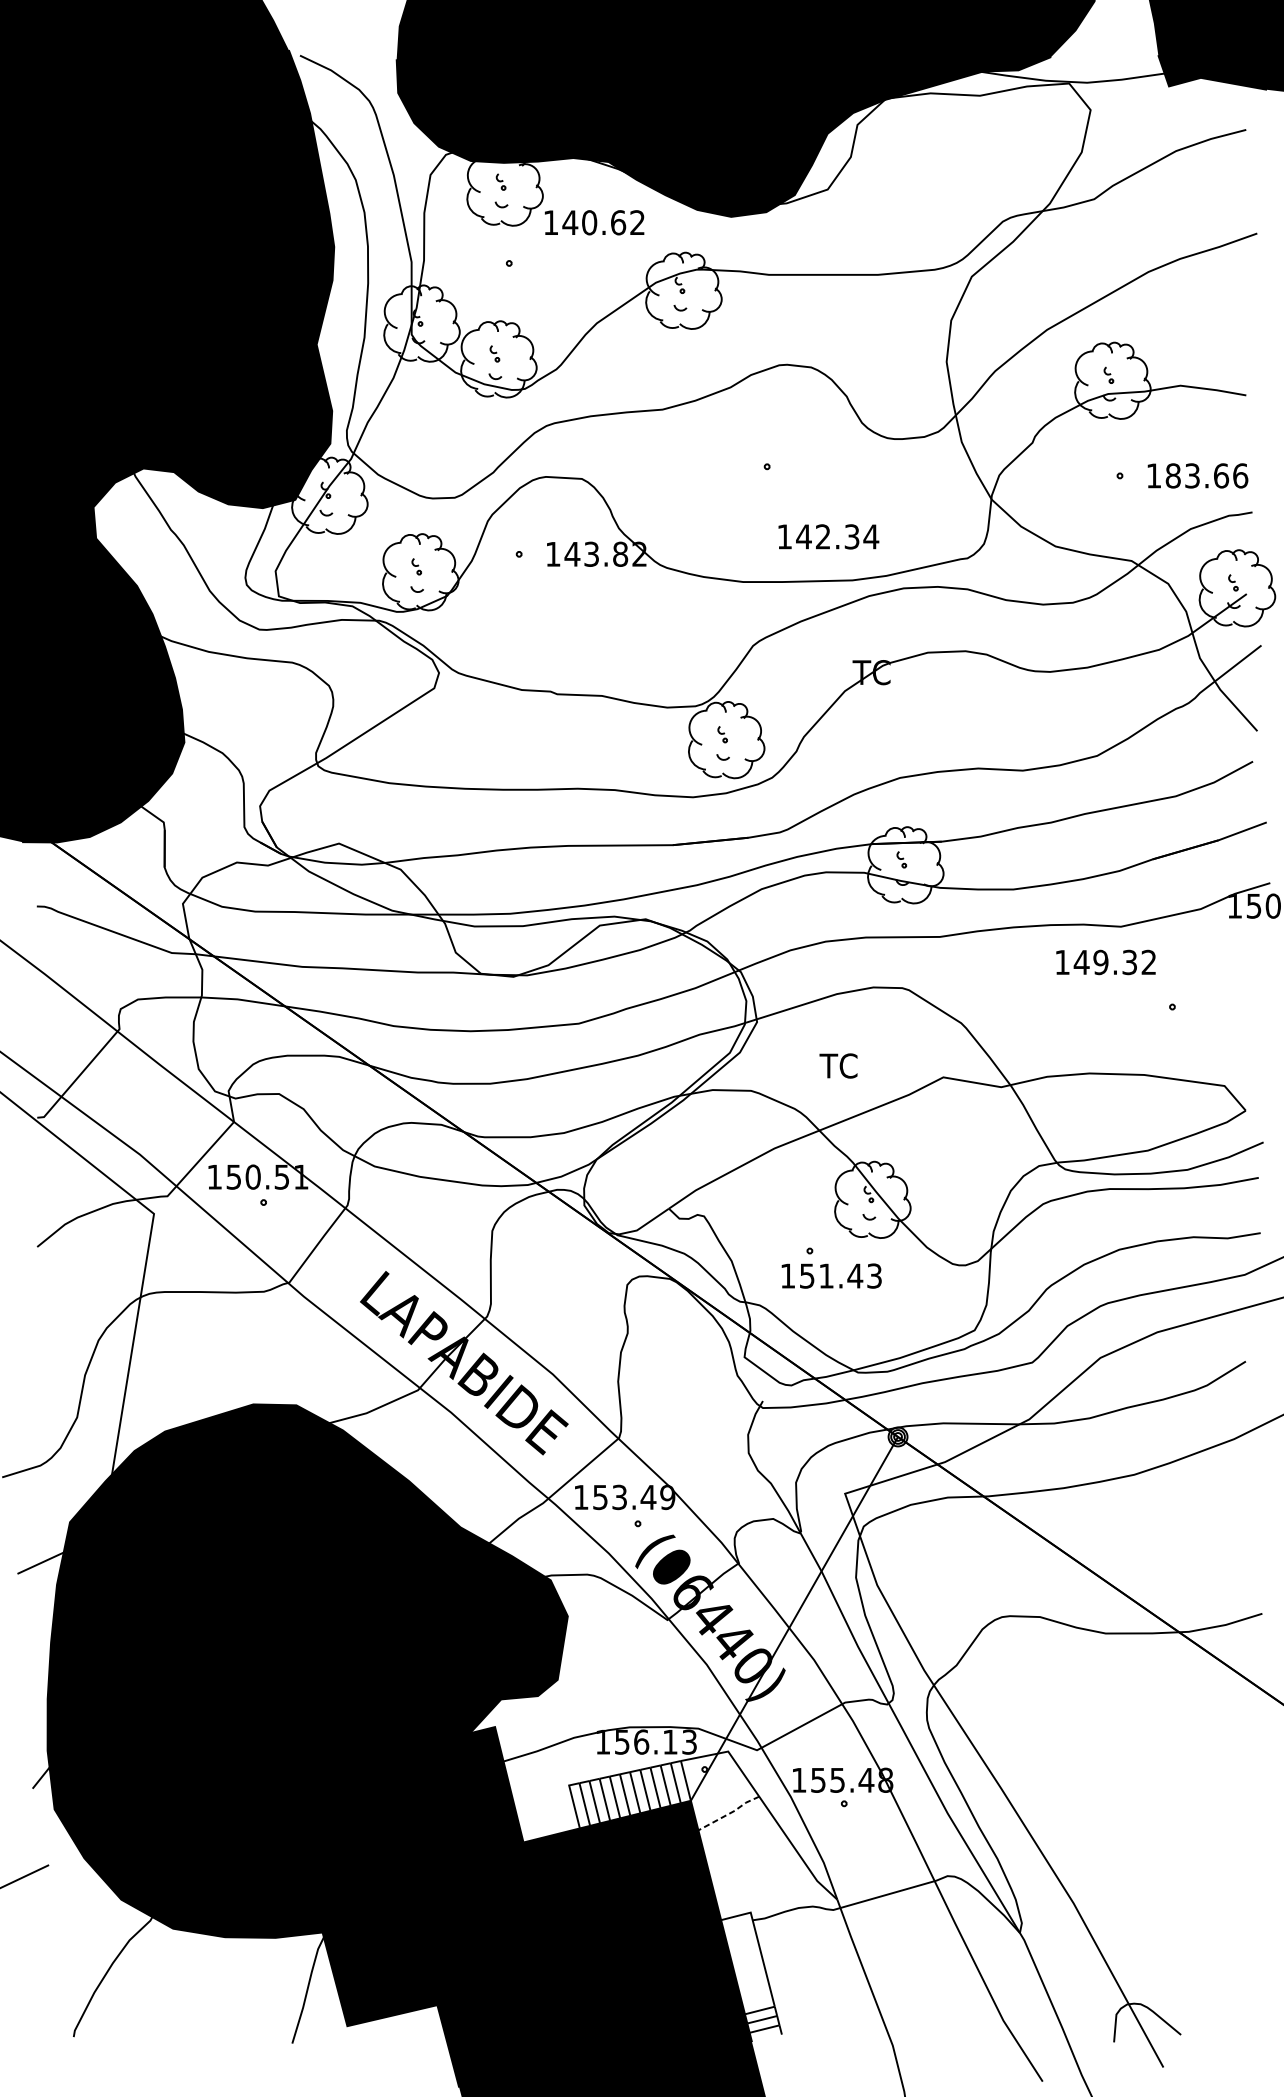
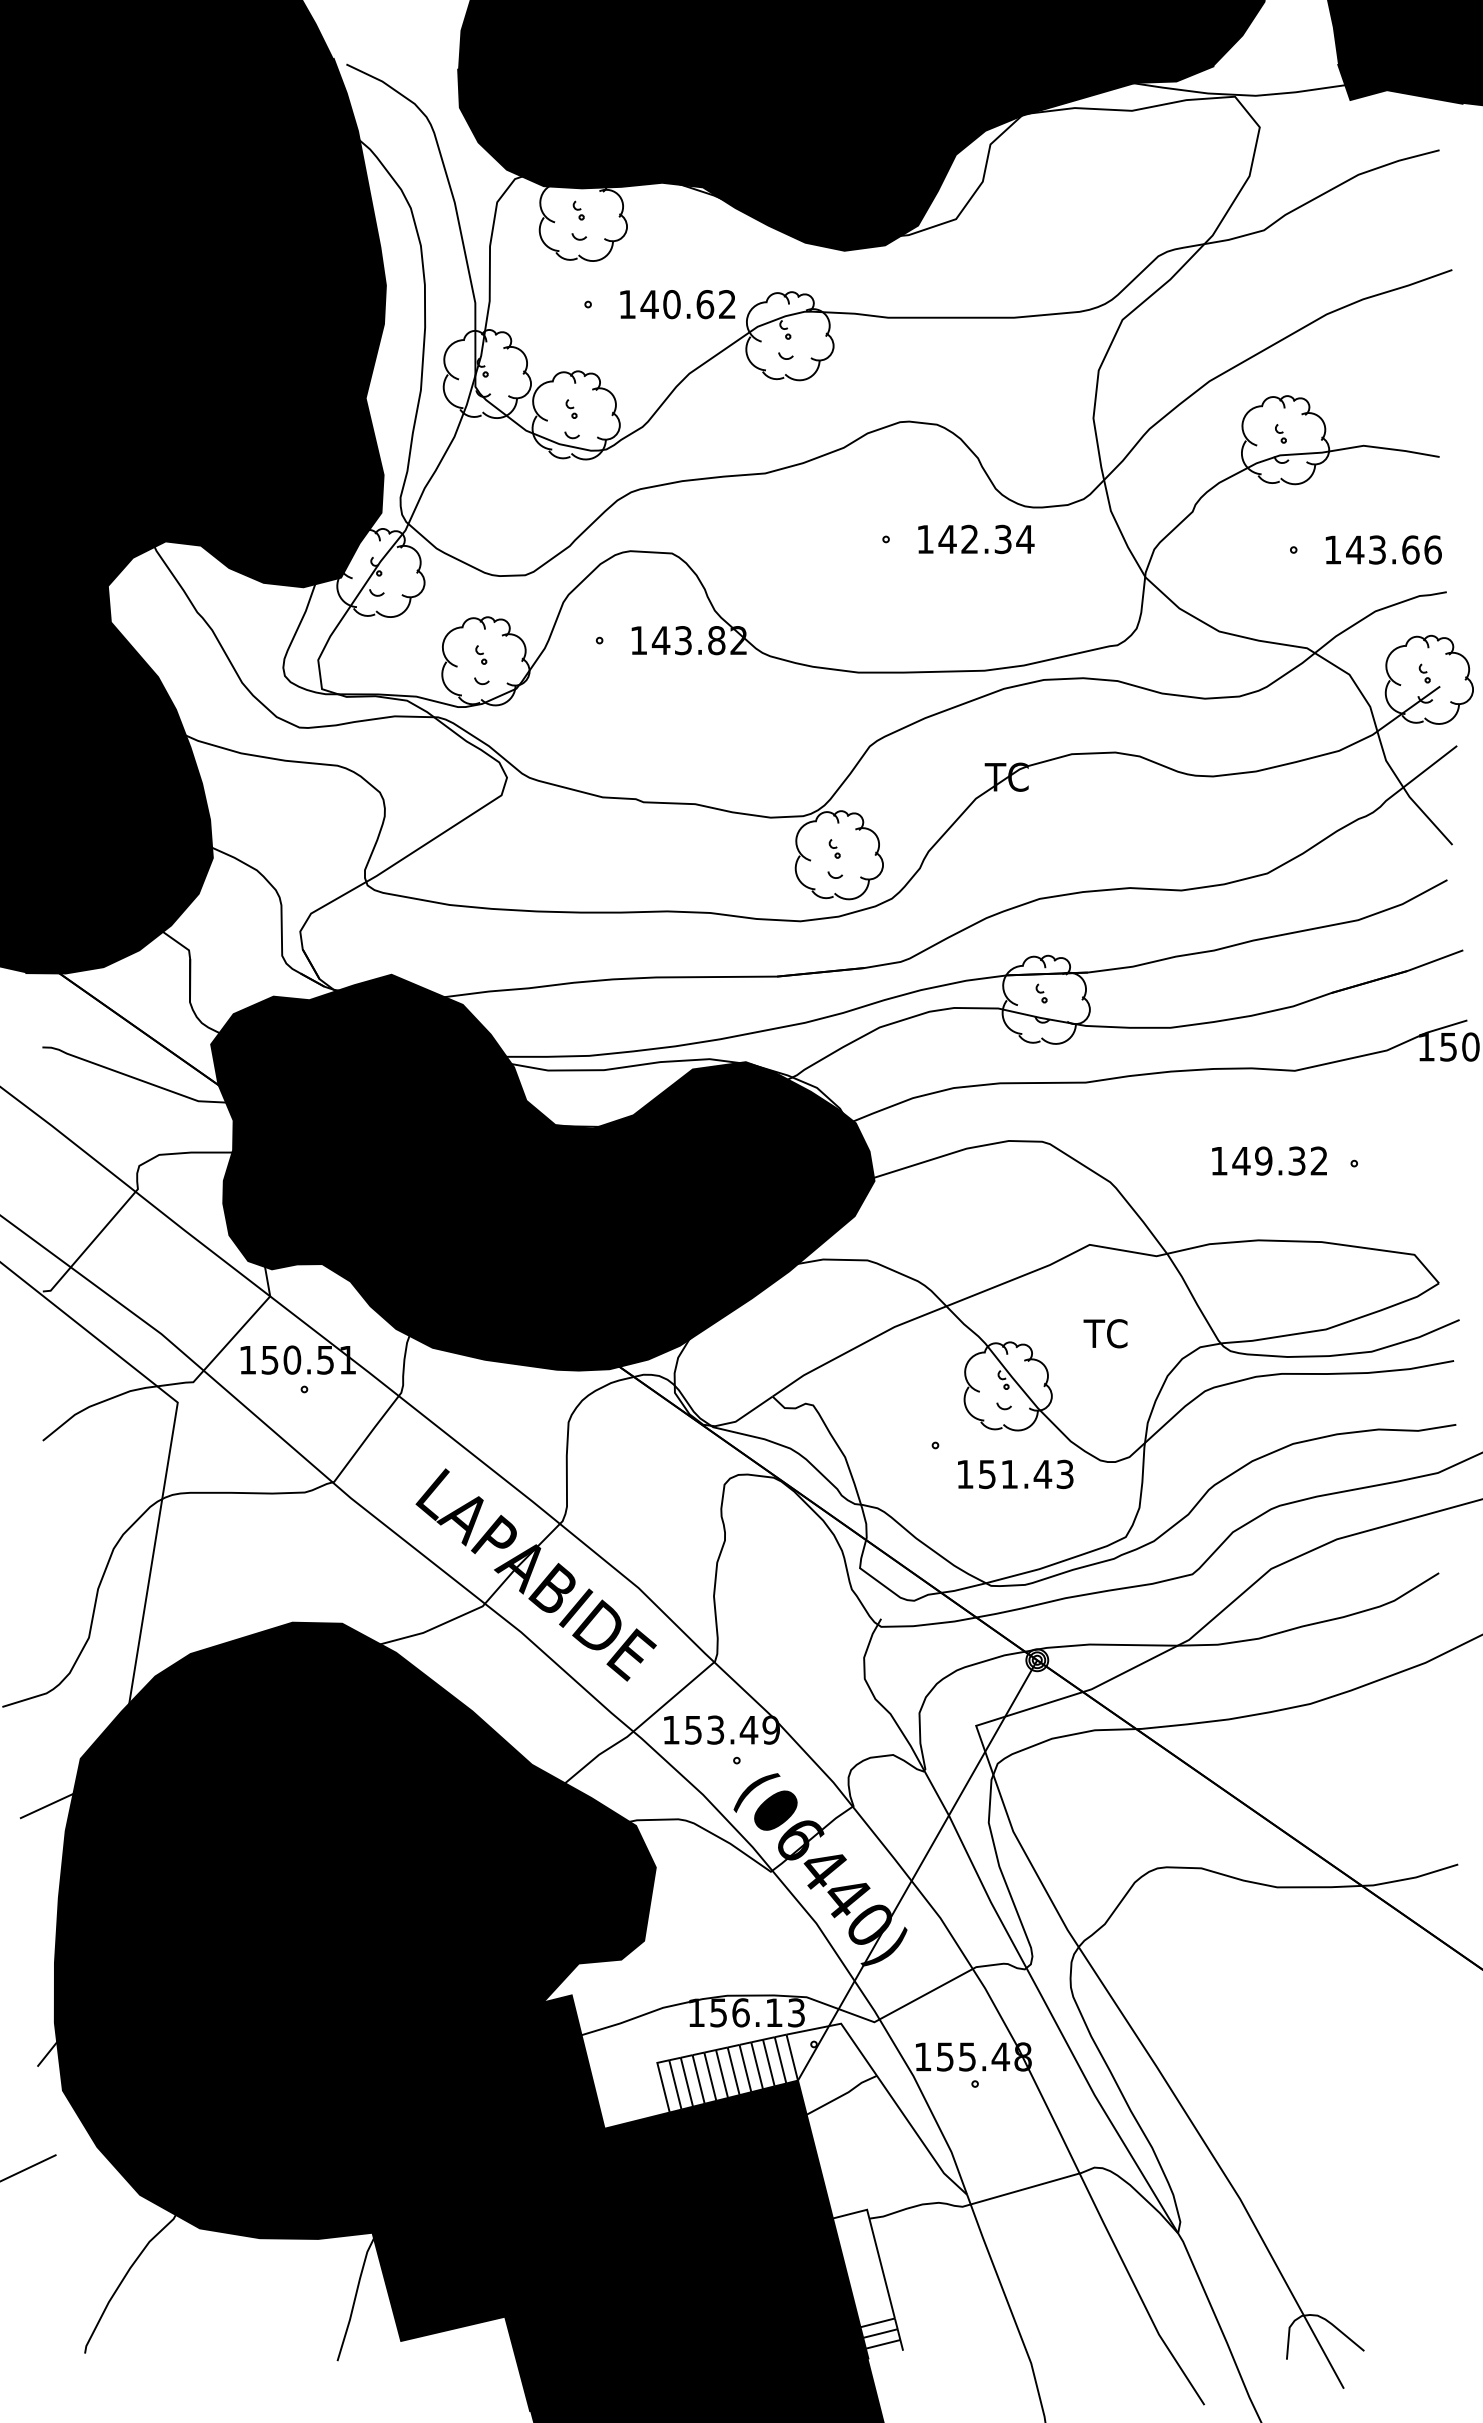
text: (594, 222) -> (677, 304), moved
text: (1173, 475) -> (1355, 549), 183.66 -> 143.66
text: (828, 536) -> (976, 539), moved
text: (1105, 961) -> (1269, 1160), moved
fill: (469, 1014) -> (542, 1172), added
text: (838, 1065) -> (1105, 1333), moved
text: (831, 1276) -> (1015, 1474), moved
line: (730, 1813) -> (843, 2095), dashed -> solid

